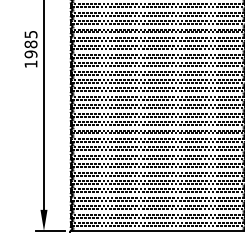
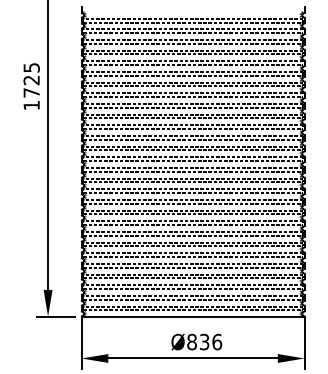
text: (30, 49) -> (31, 86), 1985 -> 1725

